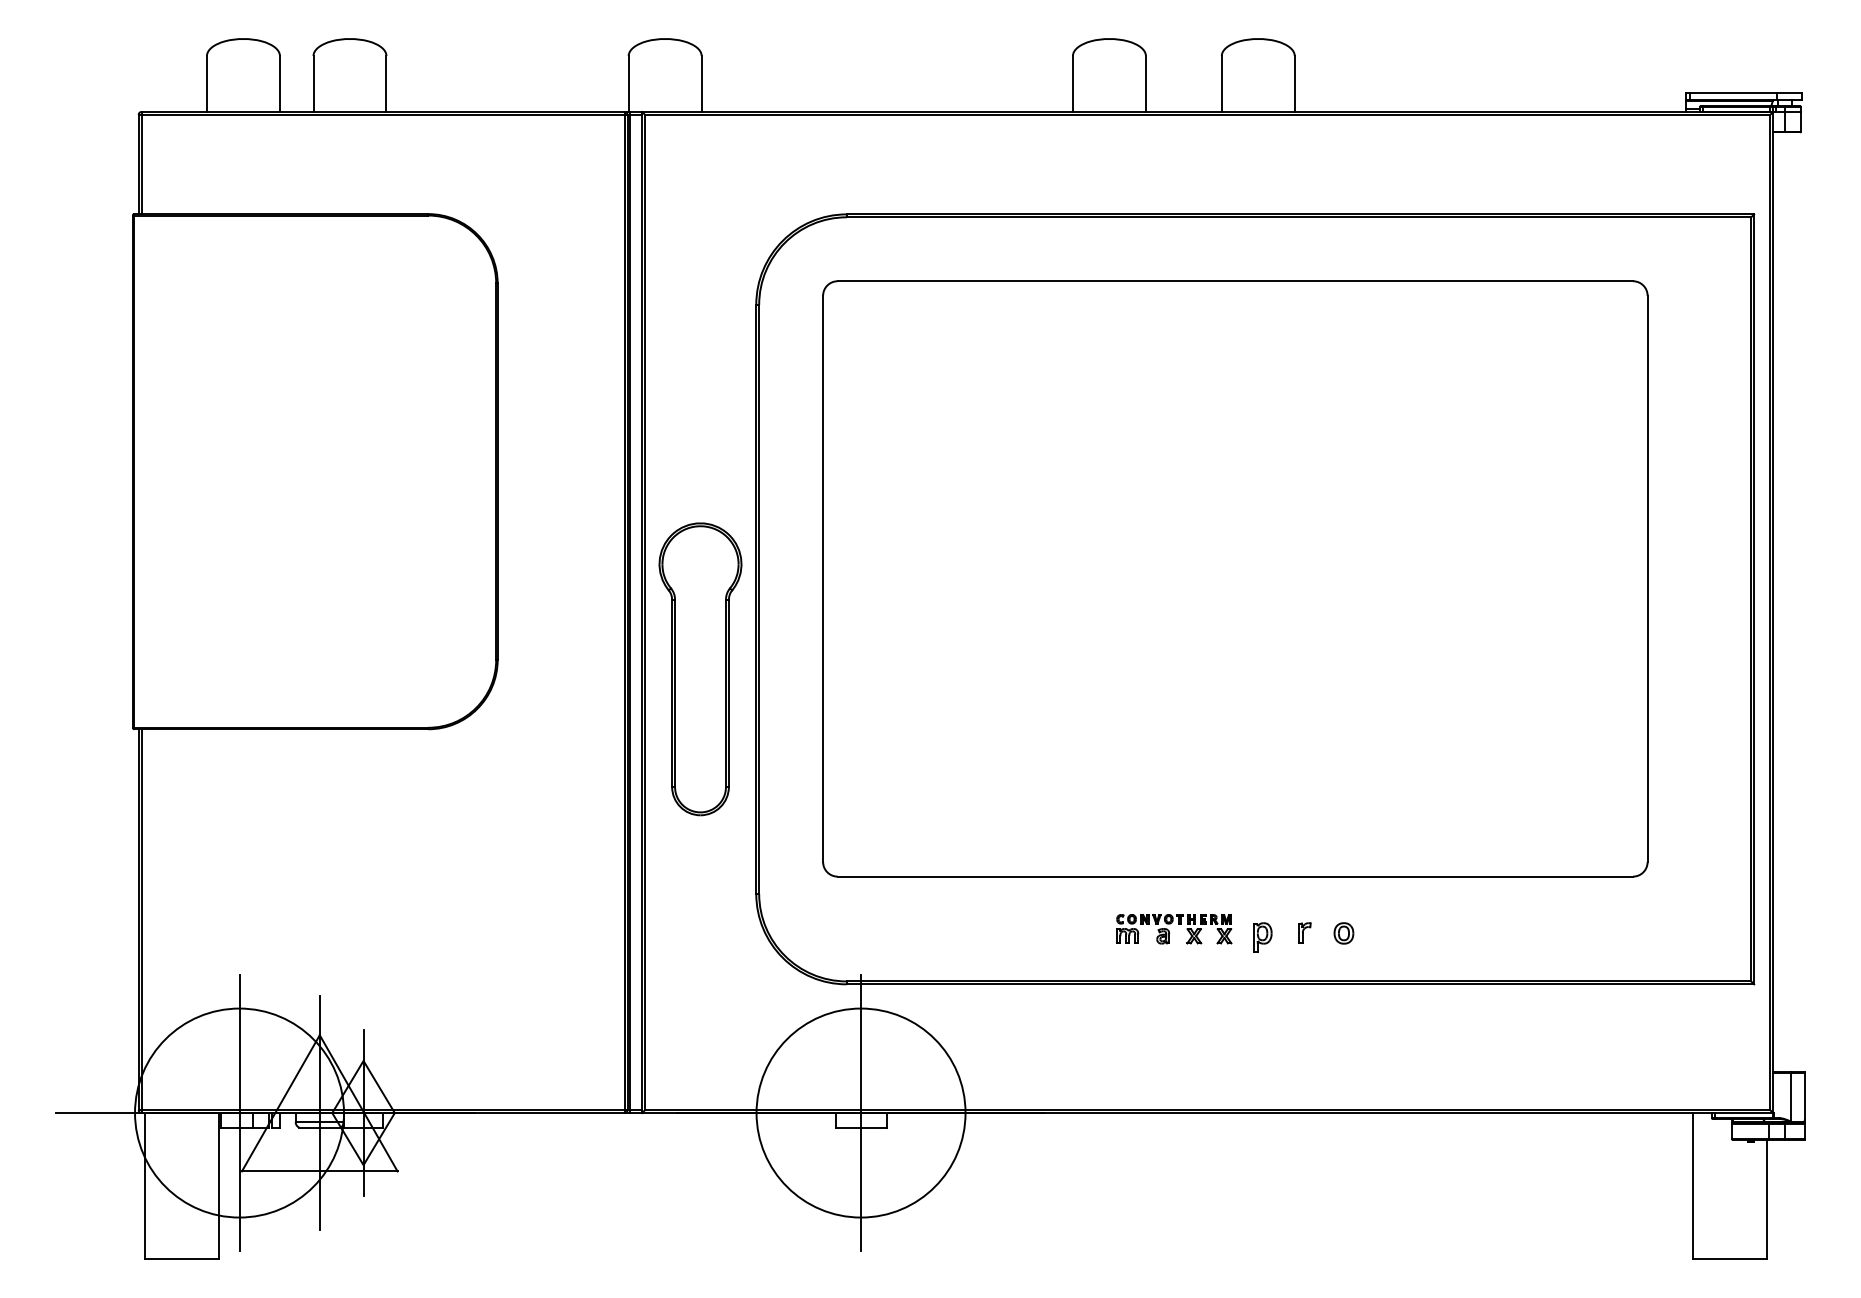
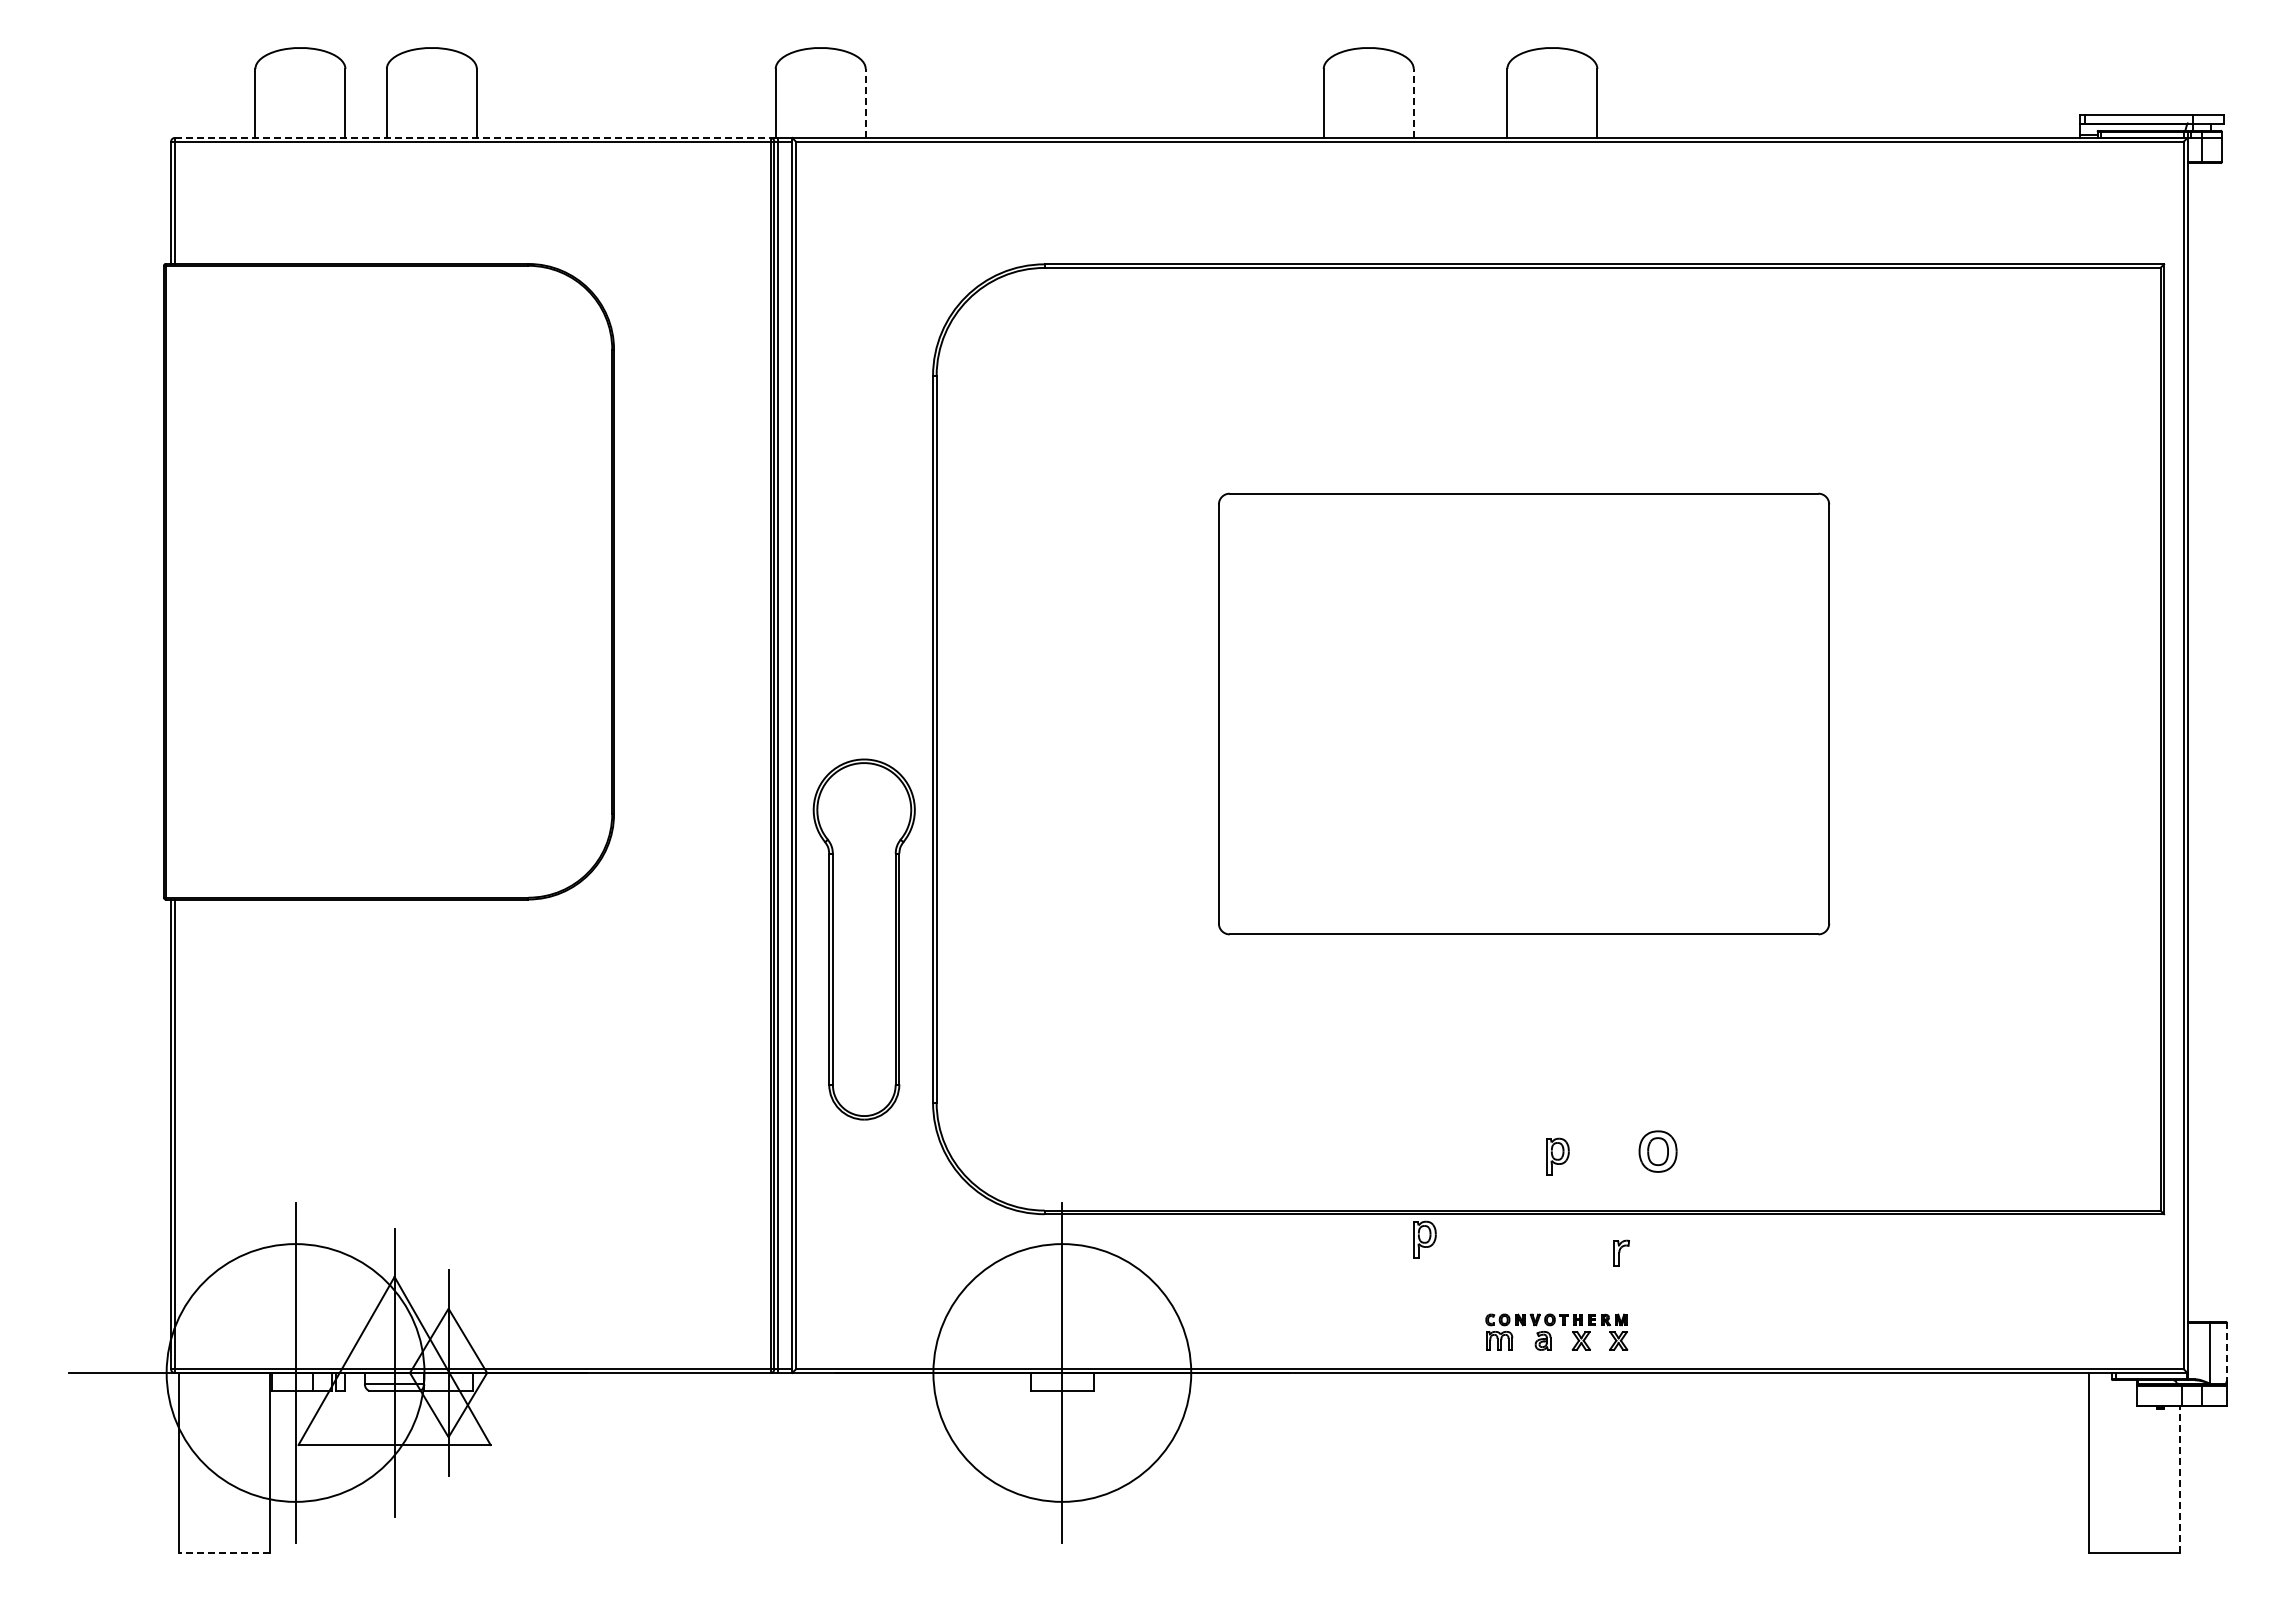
line: (701, 84) -> (865, 103), solid -> dashed
line: (1145, 84) -> (1413, 103), solid -> dashed
line: (382, 111) -> (472, 137), solid -> dashed
part: (1234, 578) -> (1523, 713), size x0.6
part: (699, 669) -> (863, 939), moved
part: (1169, 930) -> (1550, 1333), moved
part: (1304, 932) -> (1621, 1252), moved
part: (1343, 932) -> (1657, 1150), size x1.6
part: (1154, 1004) -> (1424, 1239), added
line: (1805, 1097) -> (2227, 1353), solid -> dashed
line: (1766, 1199) -> (2179, 1479), solid -> dashed
line: (181, 1259) -> (224, 1553), solid -> dashed

